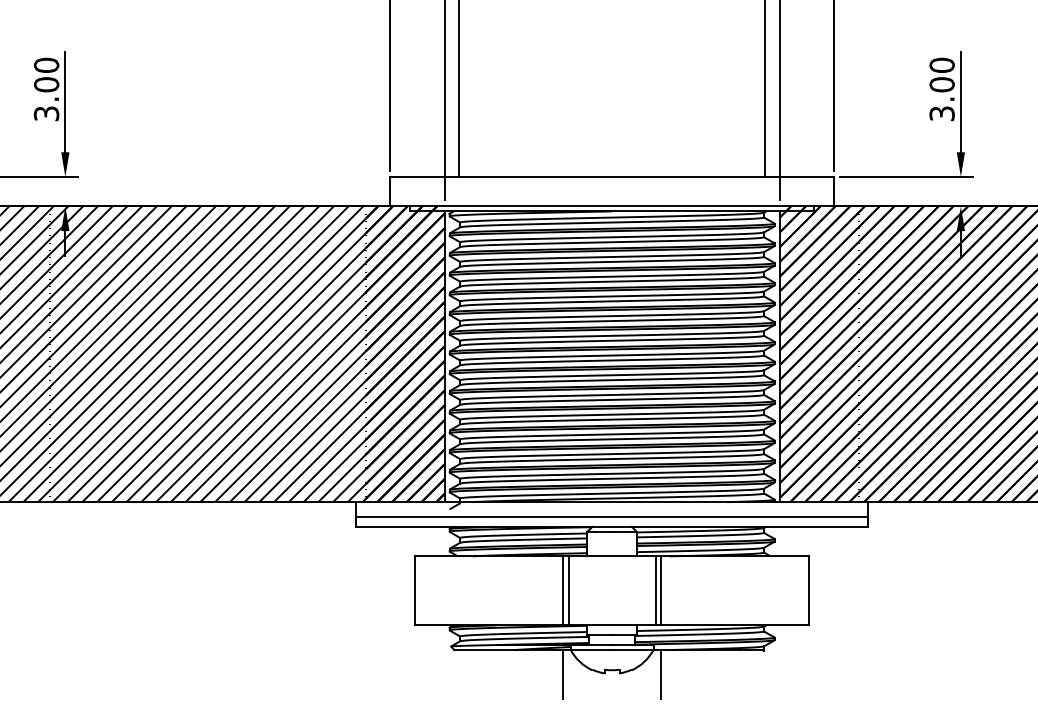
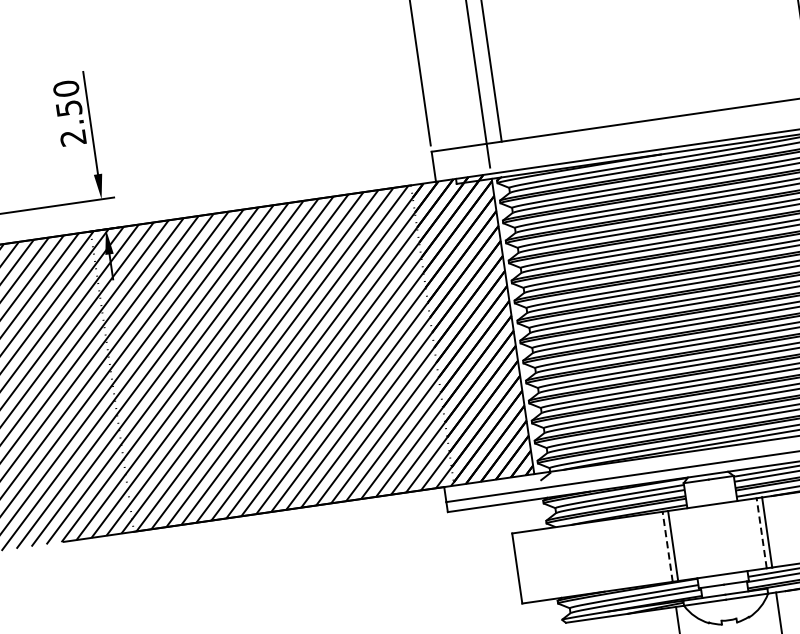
text: (46, 99) -> (71, 123), 3.00 -> 2.50
line: (563, 590) -> (668, 546), solid -> dashed
line: (655, 590) -> (761, 532), solid -> dashed

